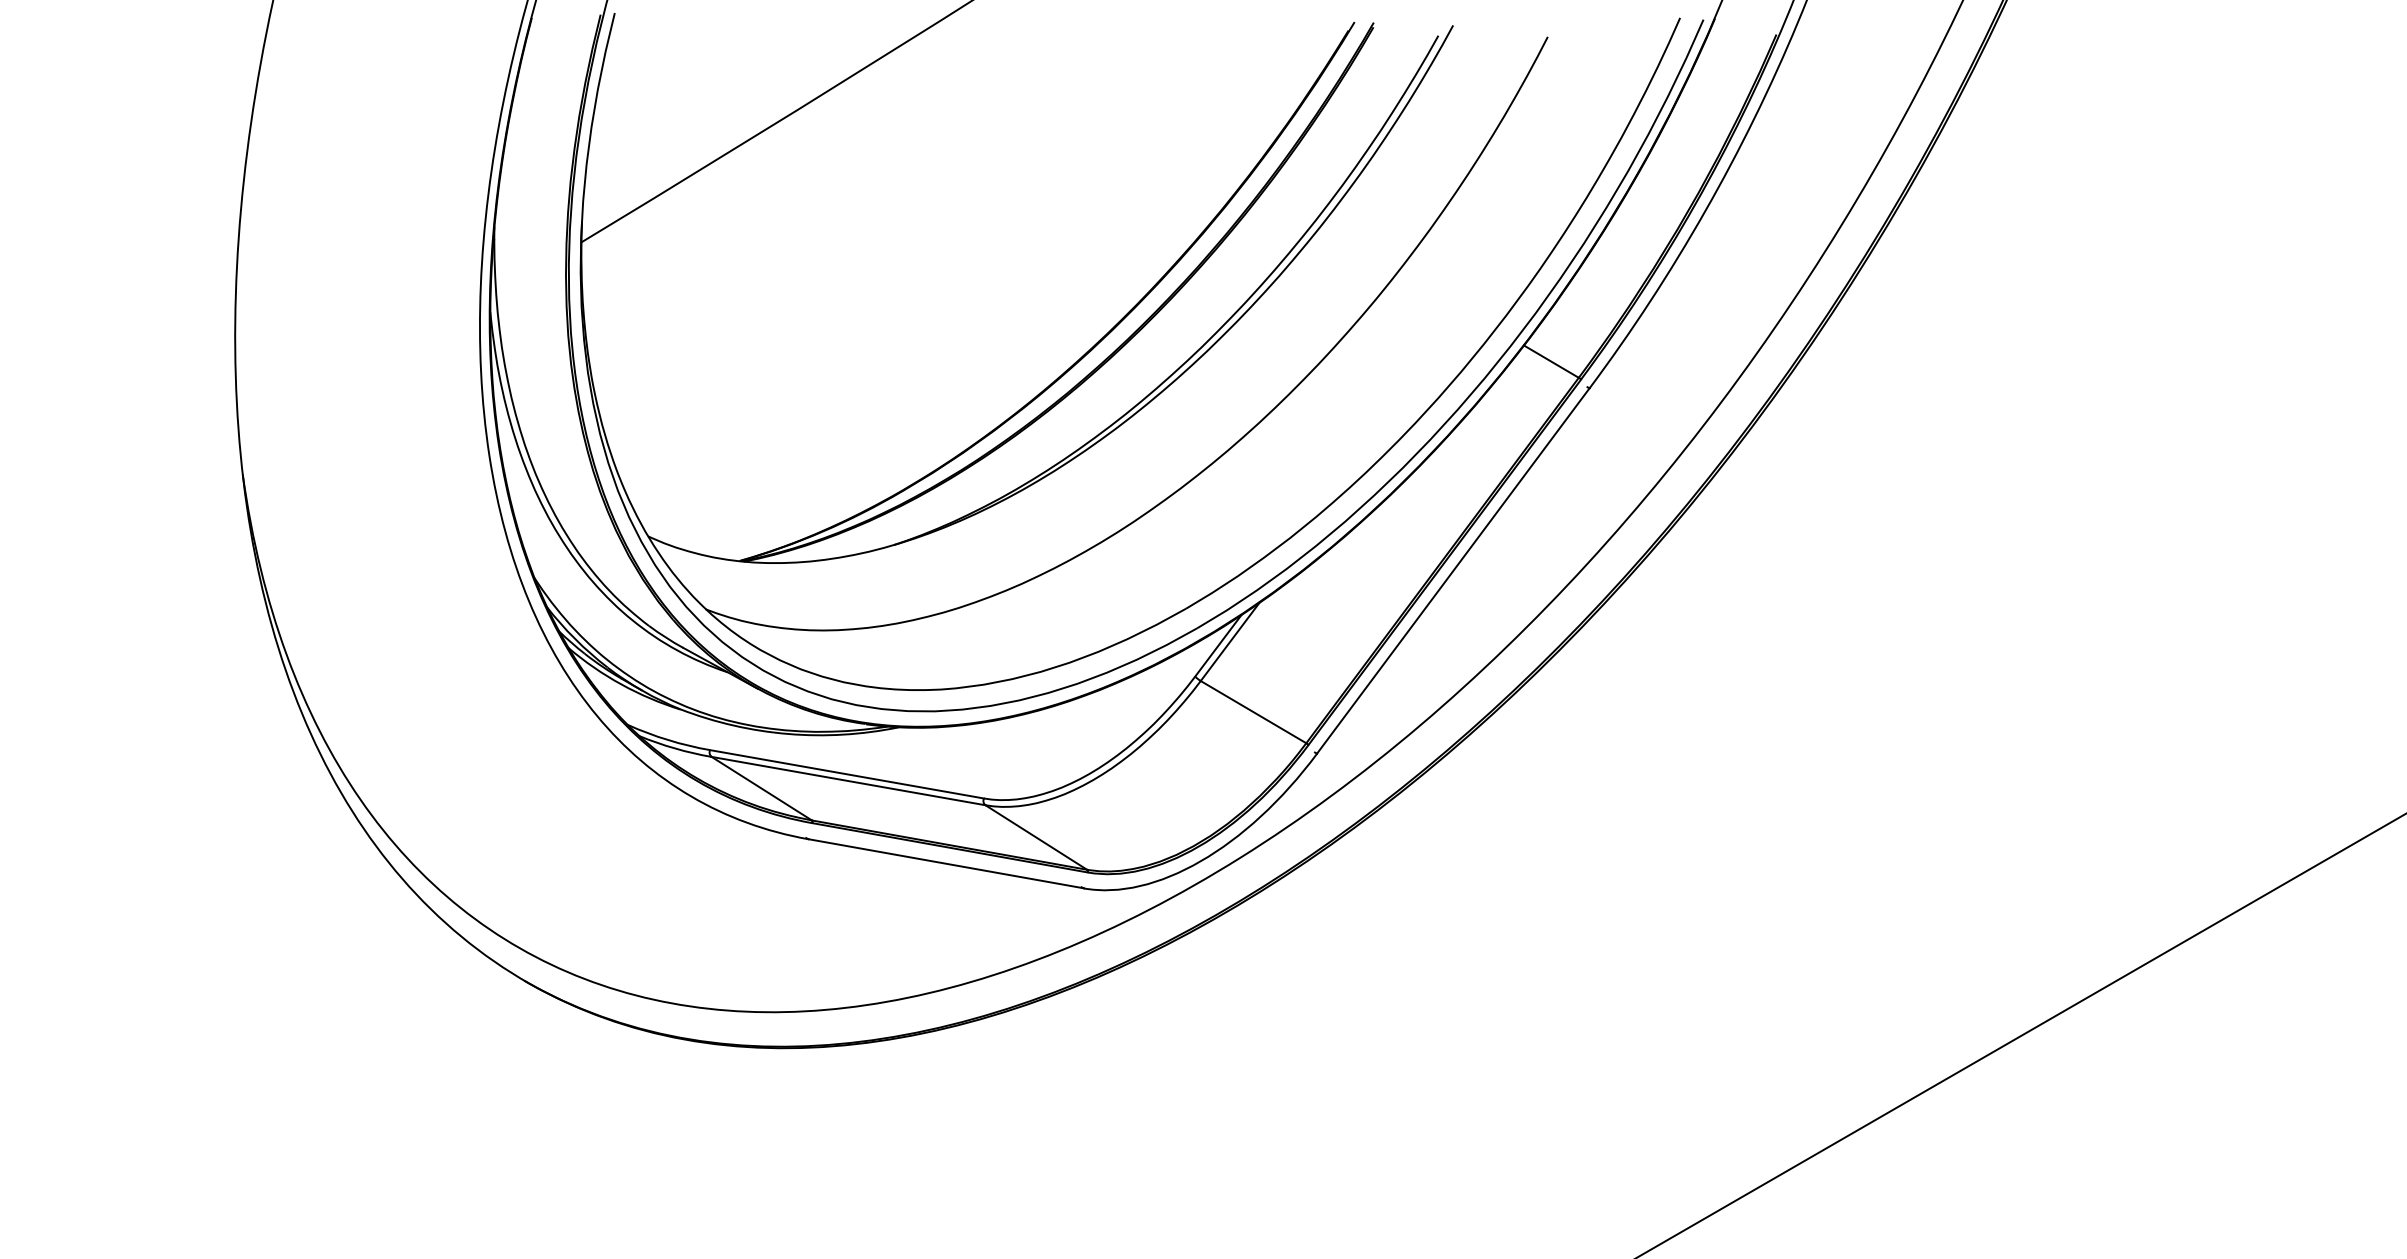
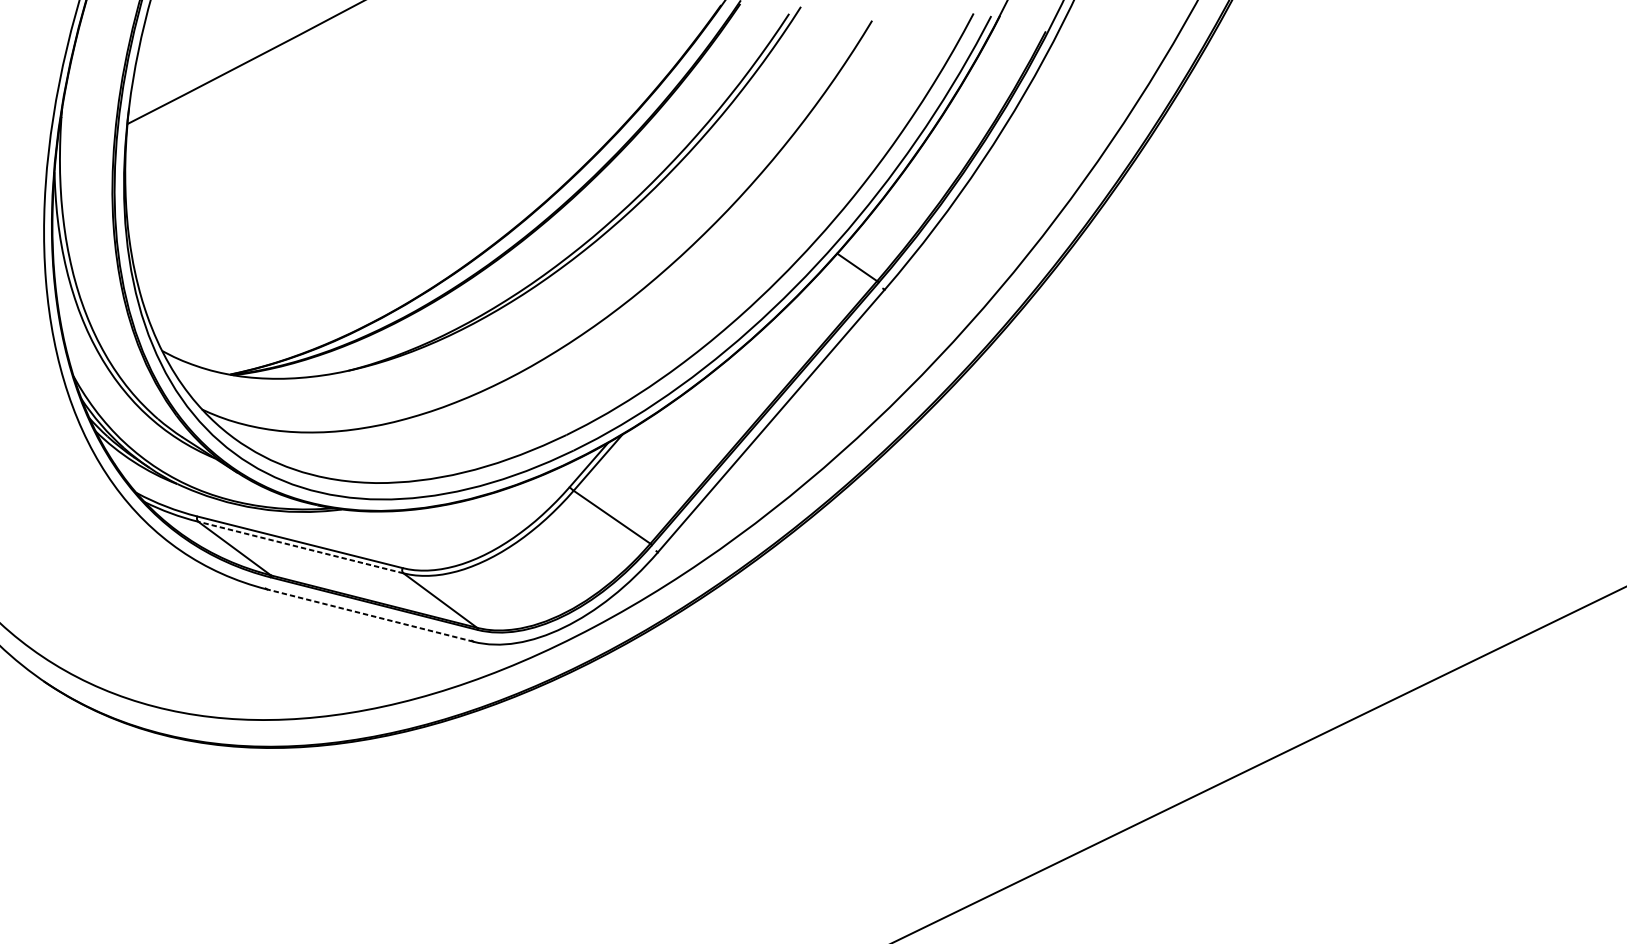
line: (848, 780) -> (300, 547), solid -> dashed
line: (946, 863) -> (370, 615), solid -> dashed

